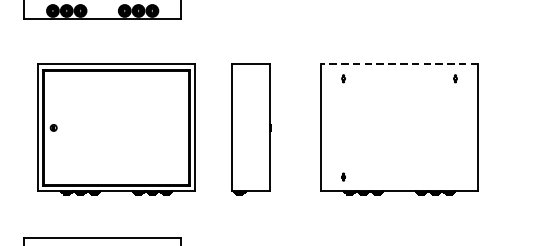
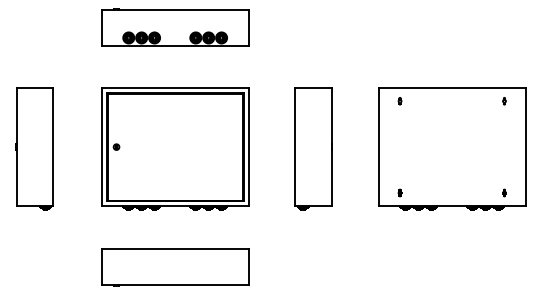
line: (398, 64) -> (451, 87), dashed -> solid
part: (116, 129) -> (175, 148), moved
part: (455, 176) -> (504, 192), added

